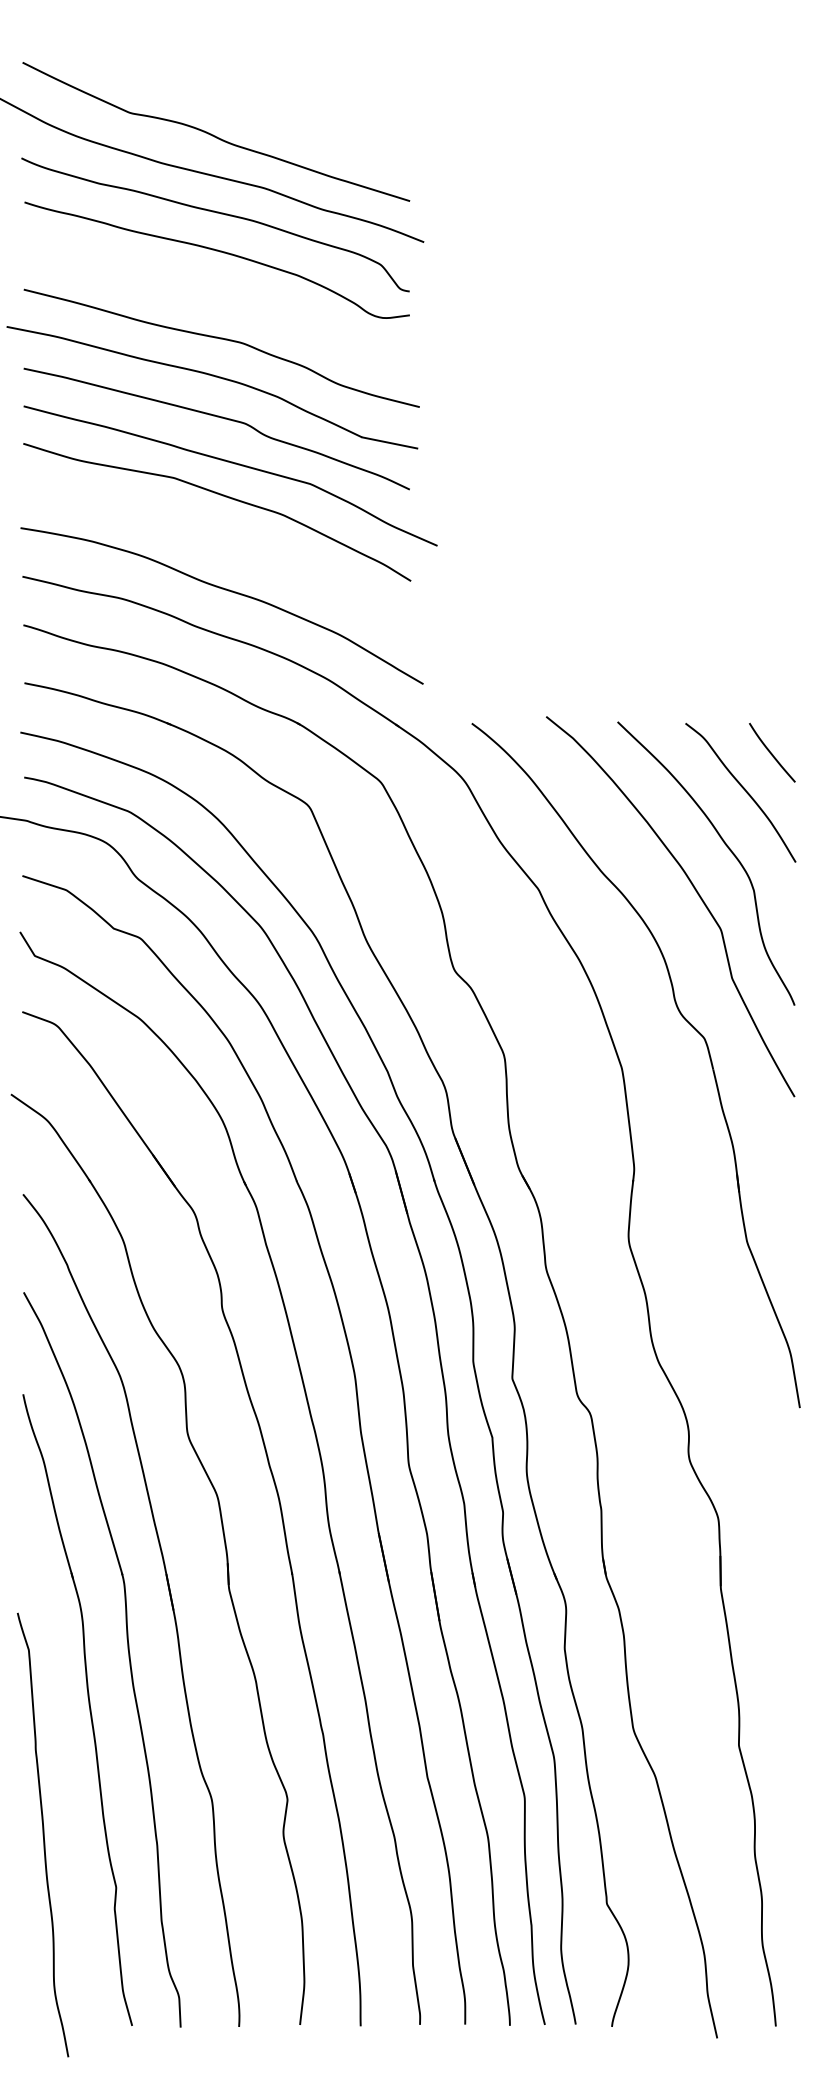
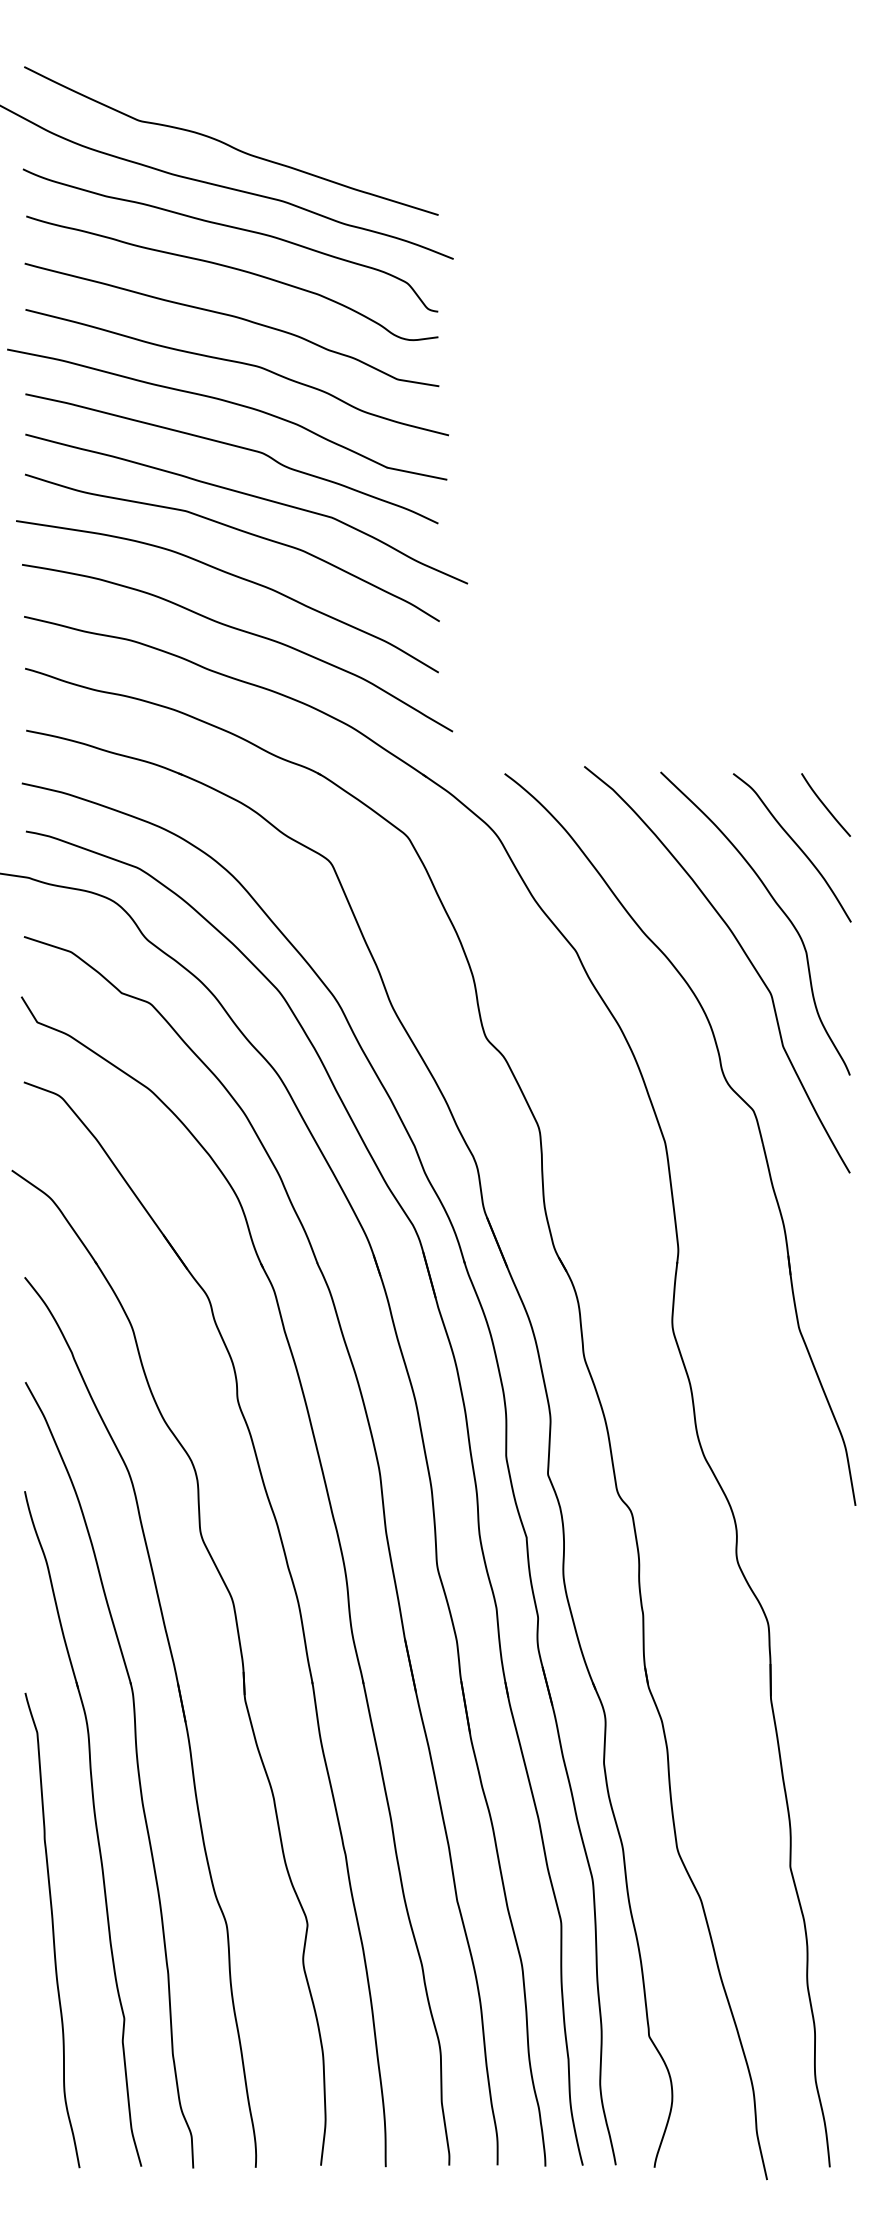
curve: (216, 296) -> (231, 317), added
curve: (219, 539) -> (234, 576), added
curve: (43, 1834) -> (52, 1929), moved

